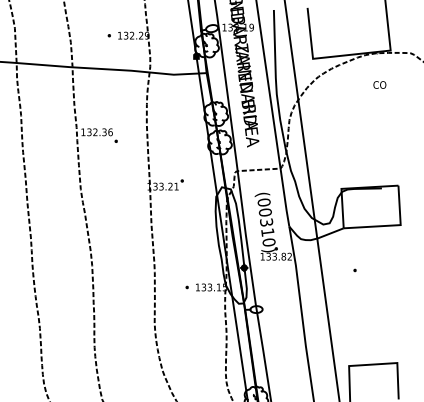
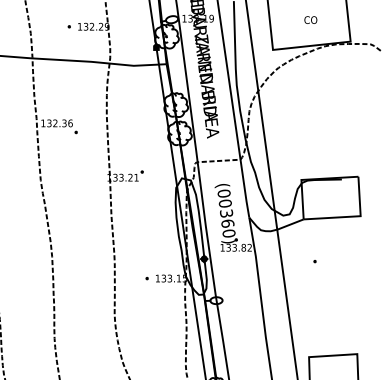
text: (379, 84) -> (310, 19), moved
text: (267, 232) -> (227, 223), (00310) -> (00360)

